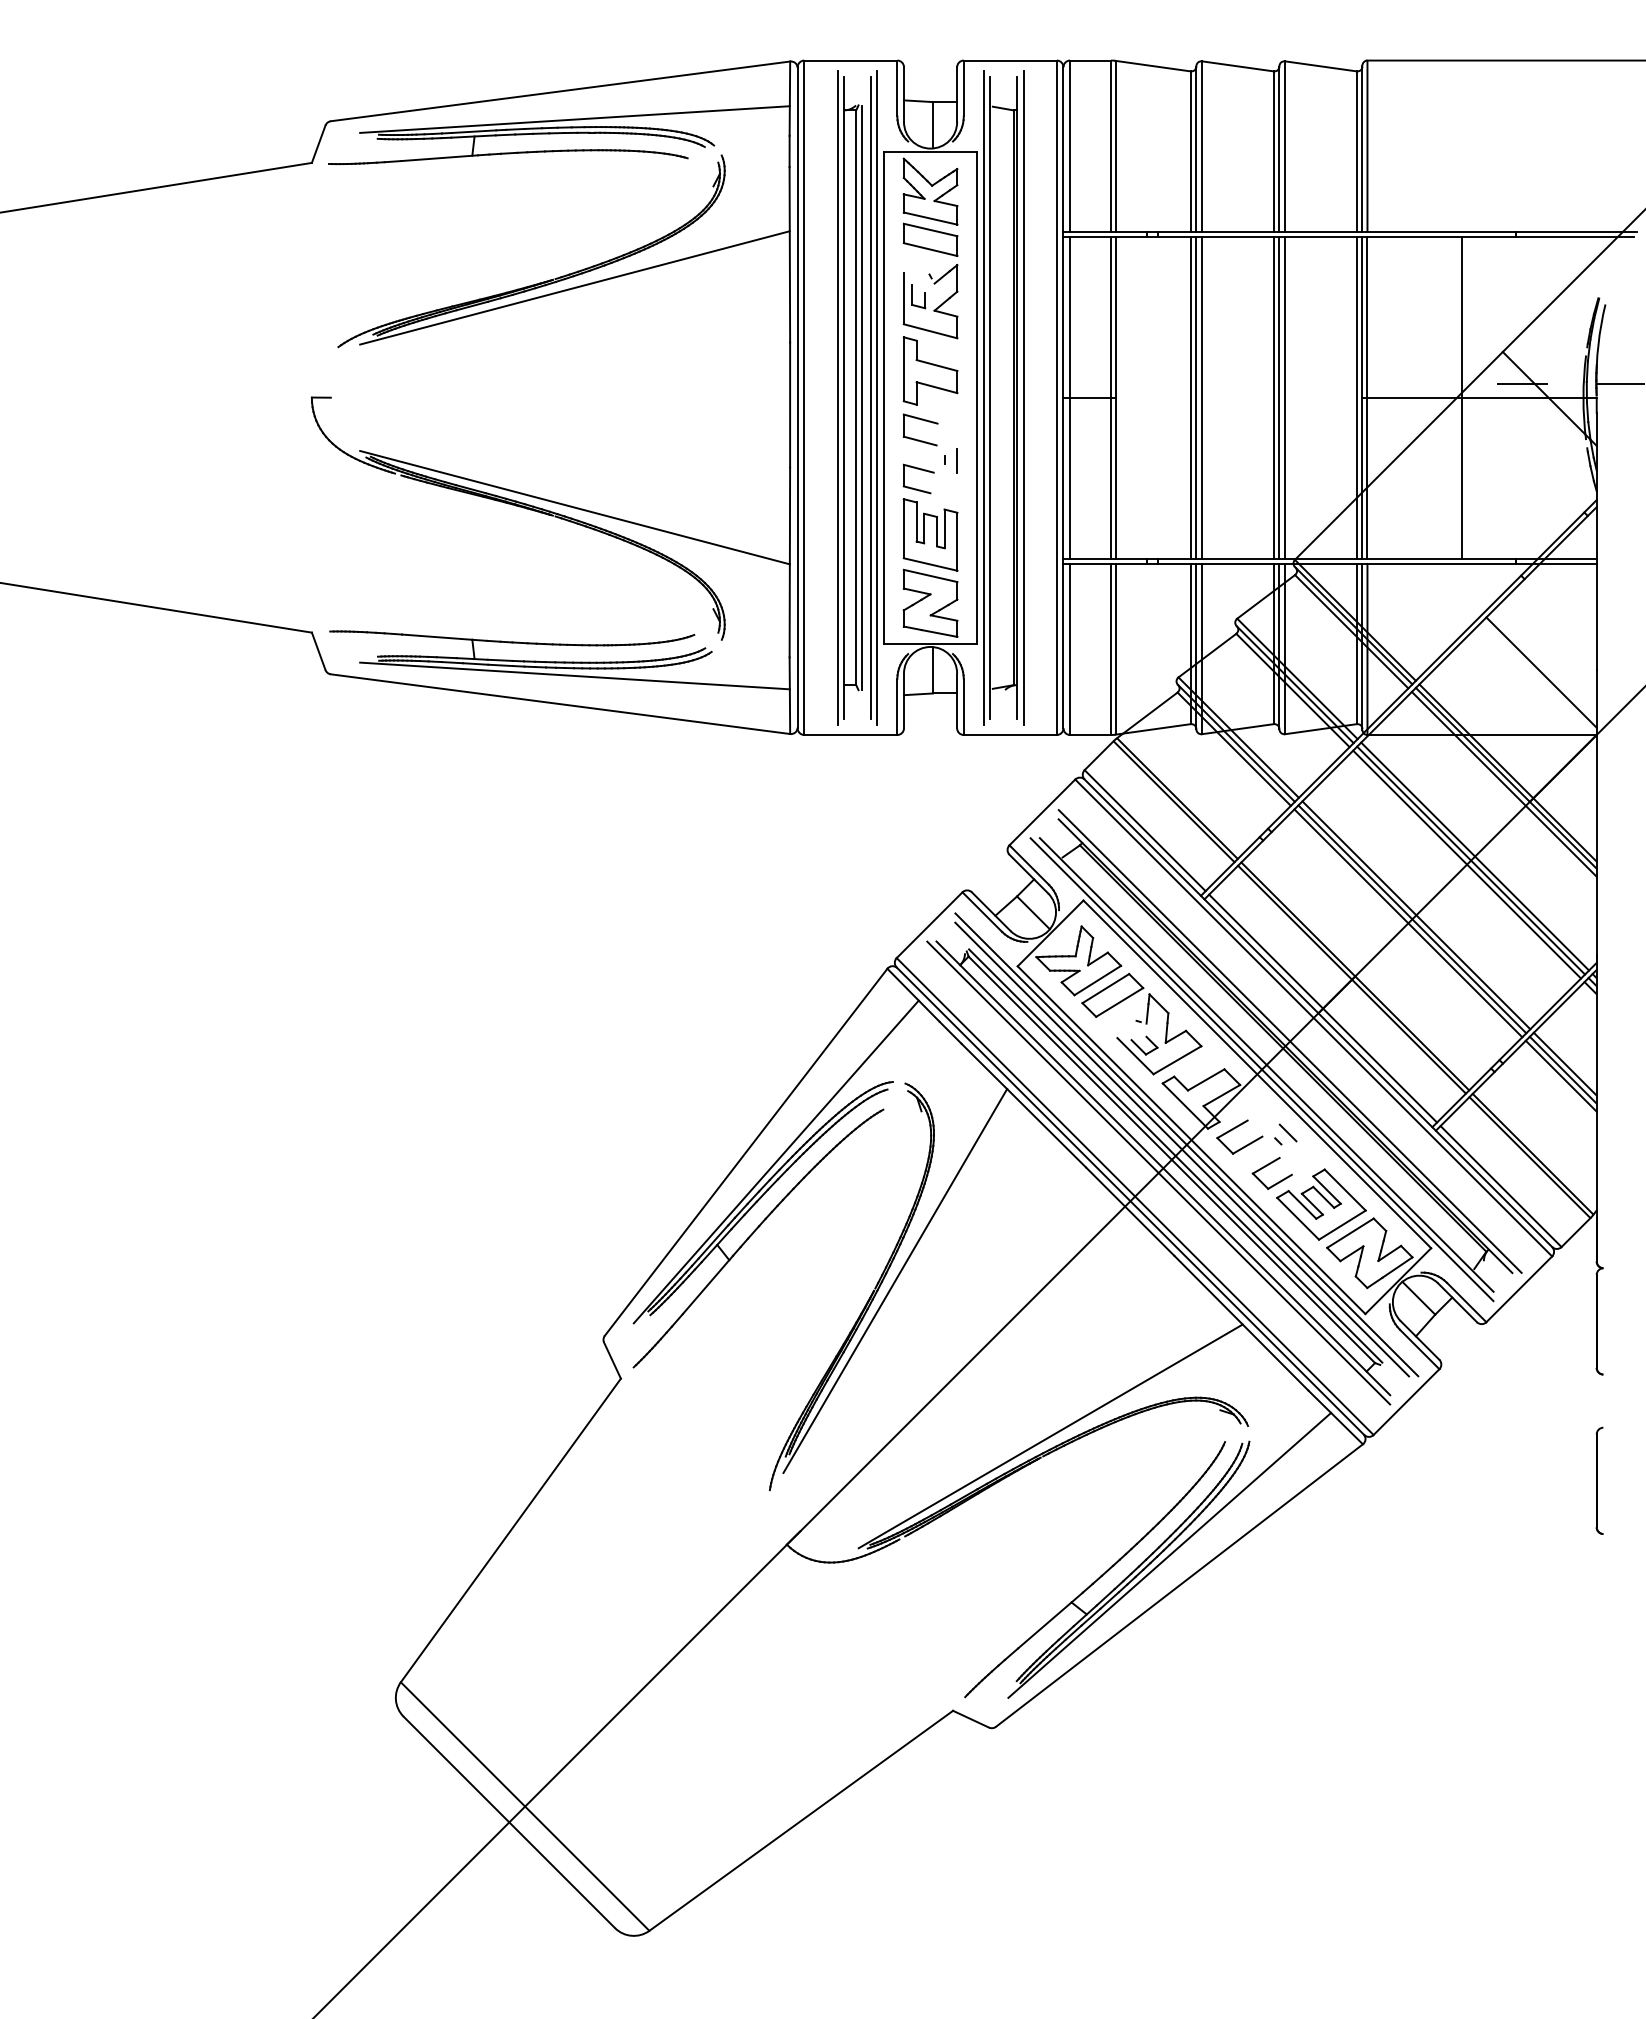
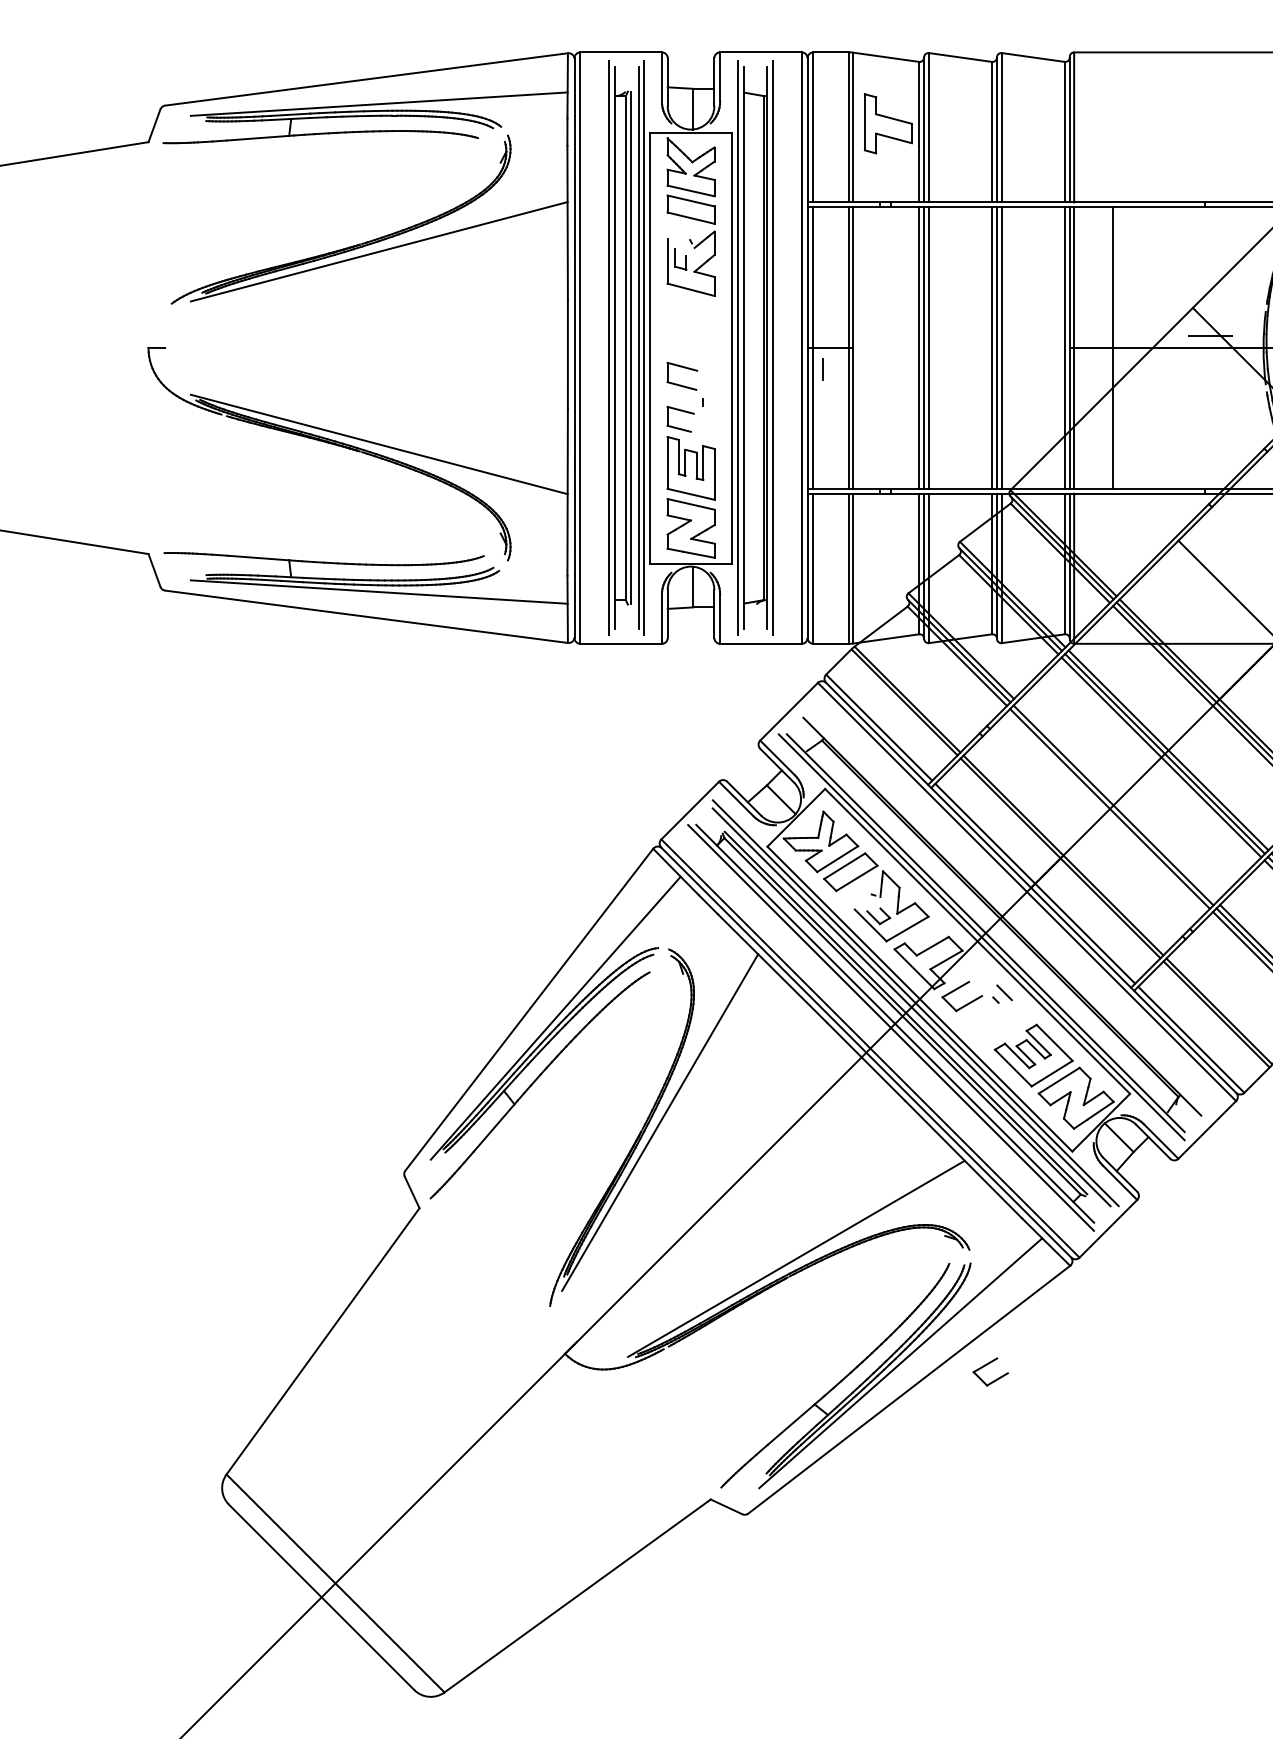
part: (930, 370) -> (888, 123), moved
line: (1462, 397) -> (1113, 347), moved
line: (956, 460) -> (822, 368), moved
line: (1416, 915) -> (1117, 802), removed
line: (1289, 1041) -> (1005, 912), removed
part: (1267, 1166) -> (986, 1365), moved

